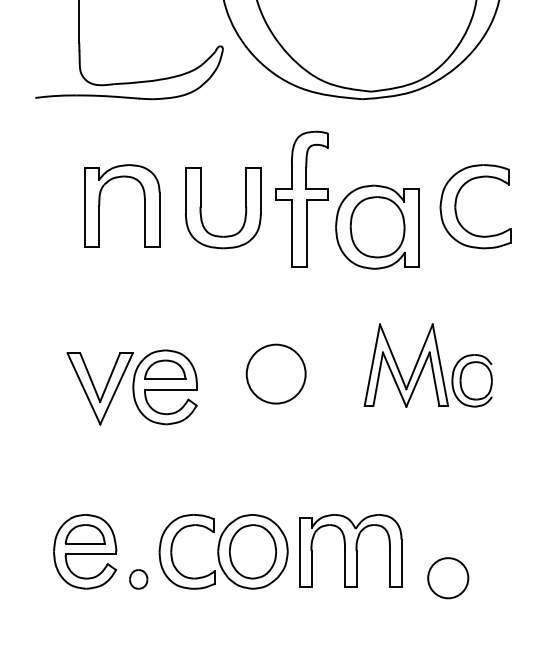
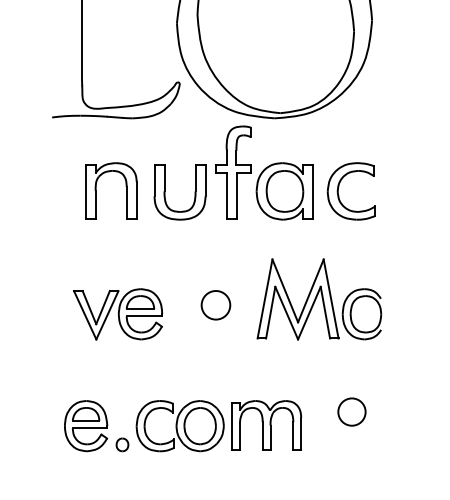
part: (347, 199) -> (264, 172), moved
part: (428, 365) -> (319, 299), size x1.43
circle: (275, 372) -> (215, 304), size x0.71
circle: (447, 577) -> (351, 411), moved

